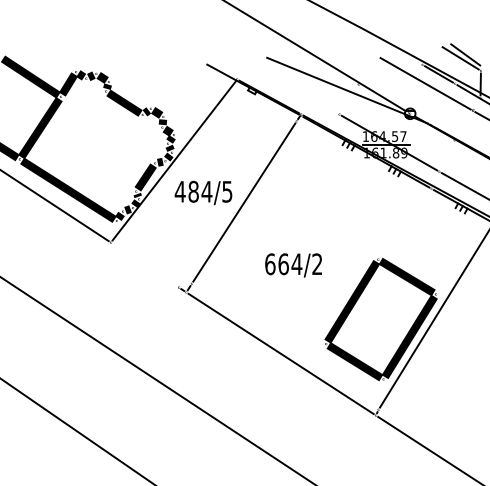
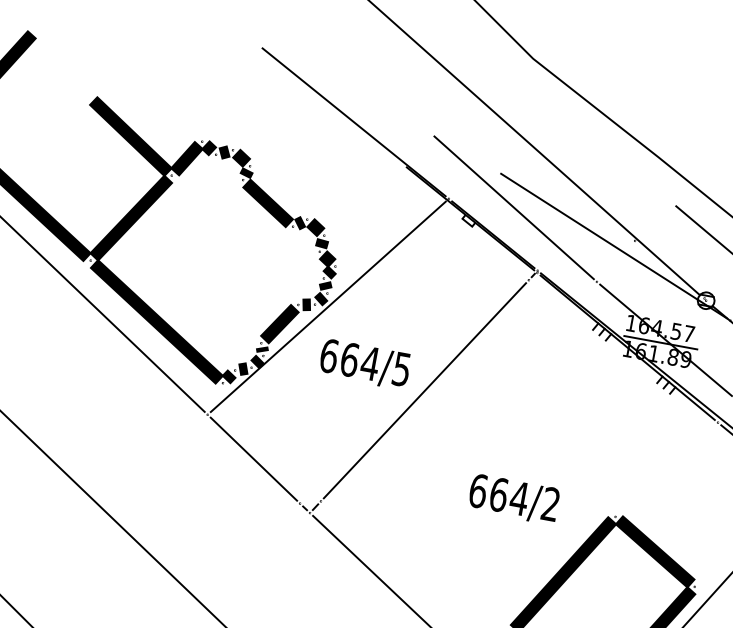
line: (168, 42) -> (353, 122), added
line: (279, 77) -> (514, 207), added
text: (186, 191) -> (338, 357), 484/5 -> 664/5
line: (144, 265) -> (253, 459), added
text: (293, 265) -> (513, 499), moved

